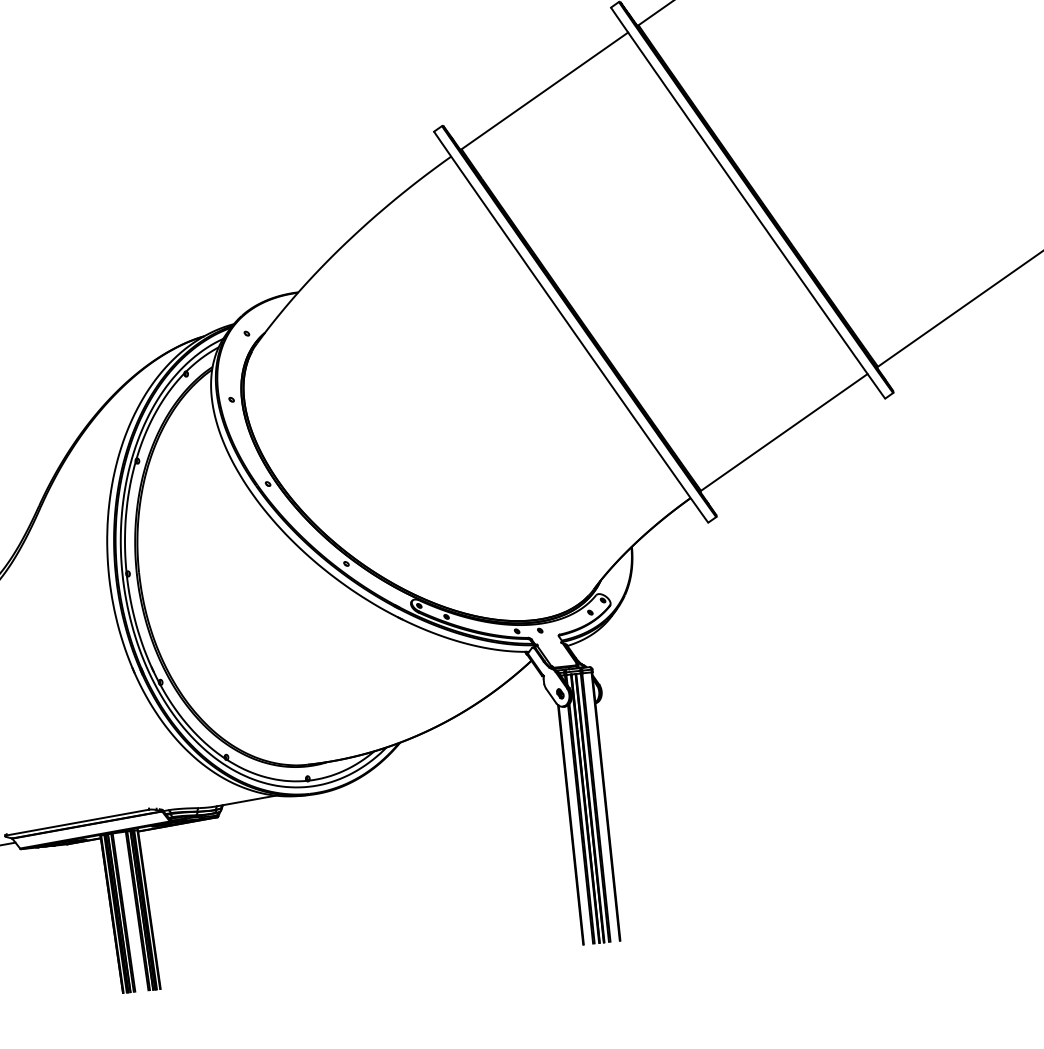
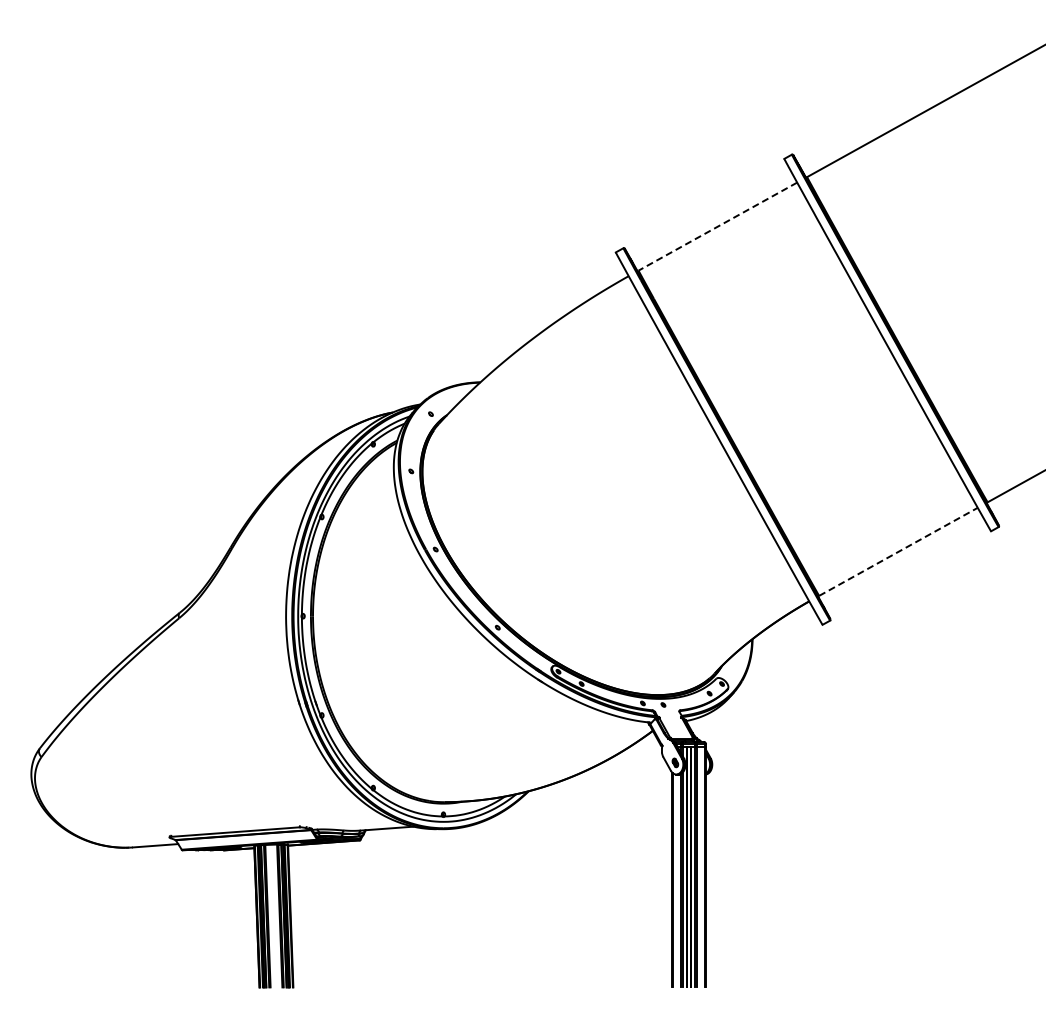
line: (544, 90) -> (717, 226), solid -> dashed
line: (784, 432) -> (898, 551), solid -> dashed

